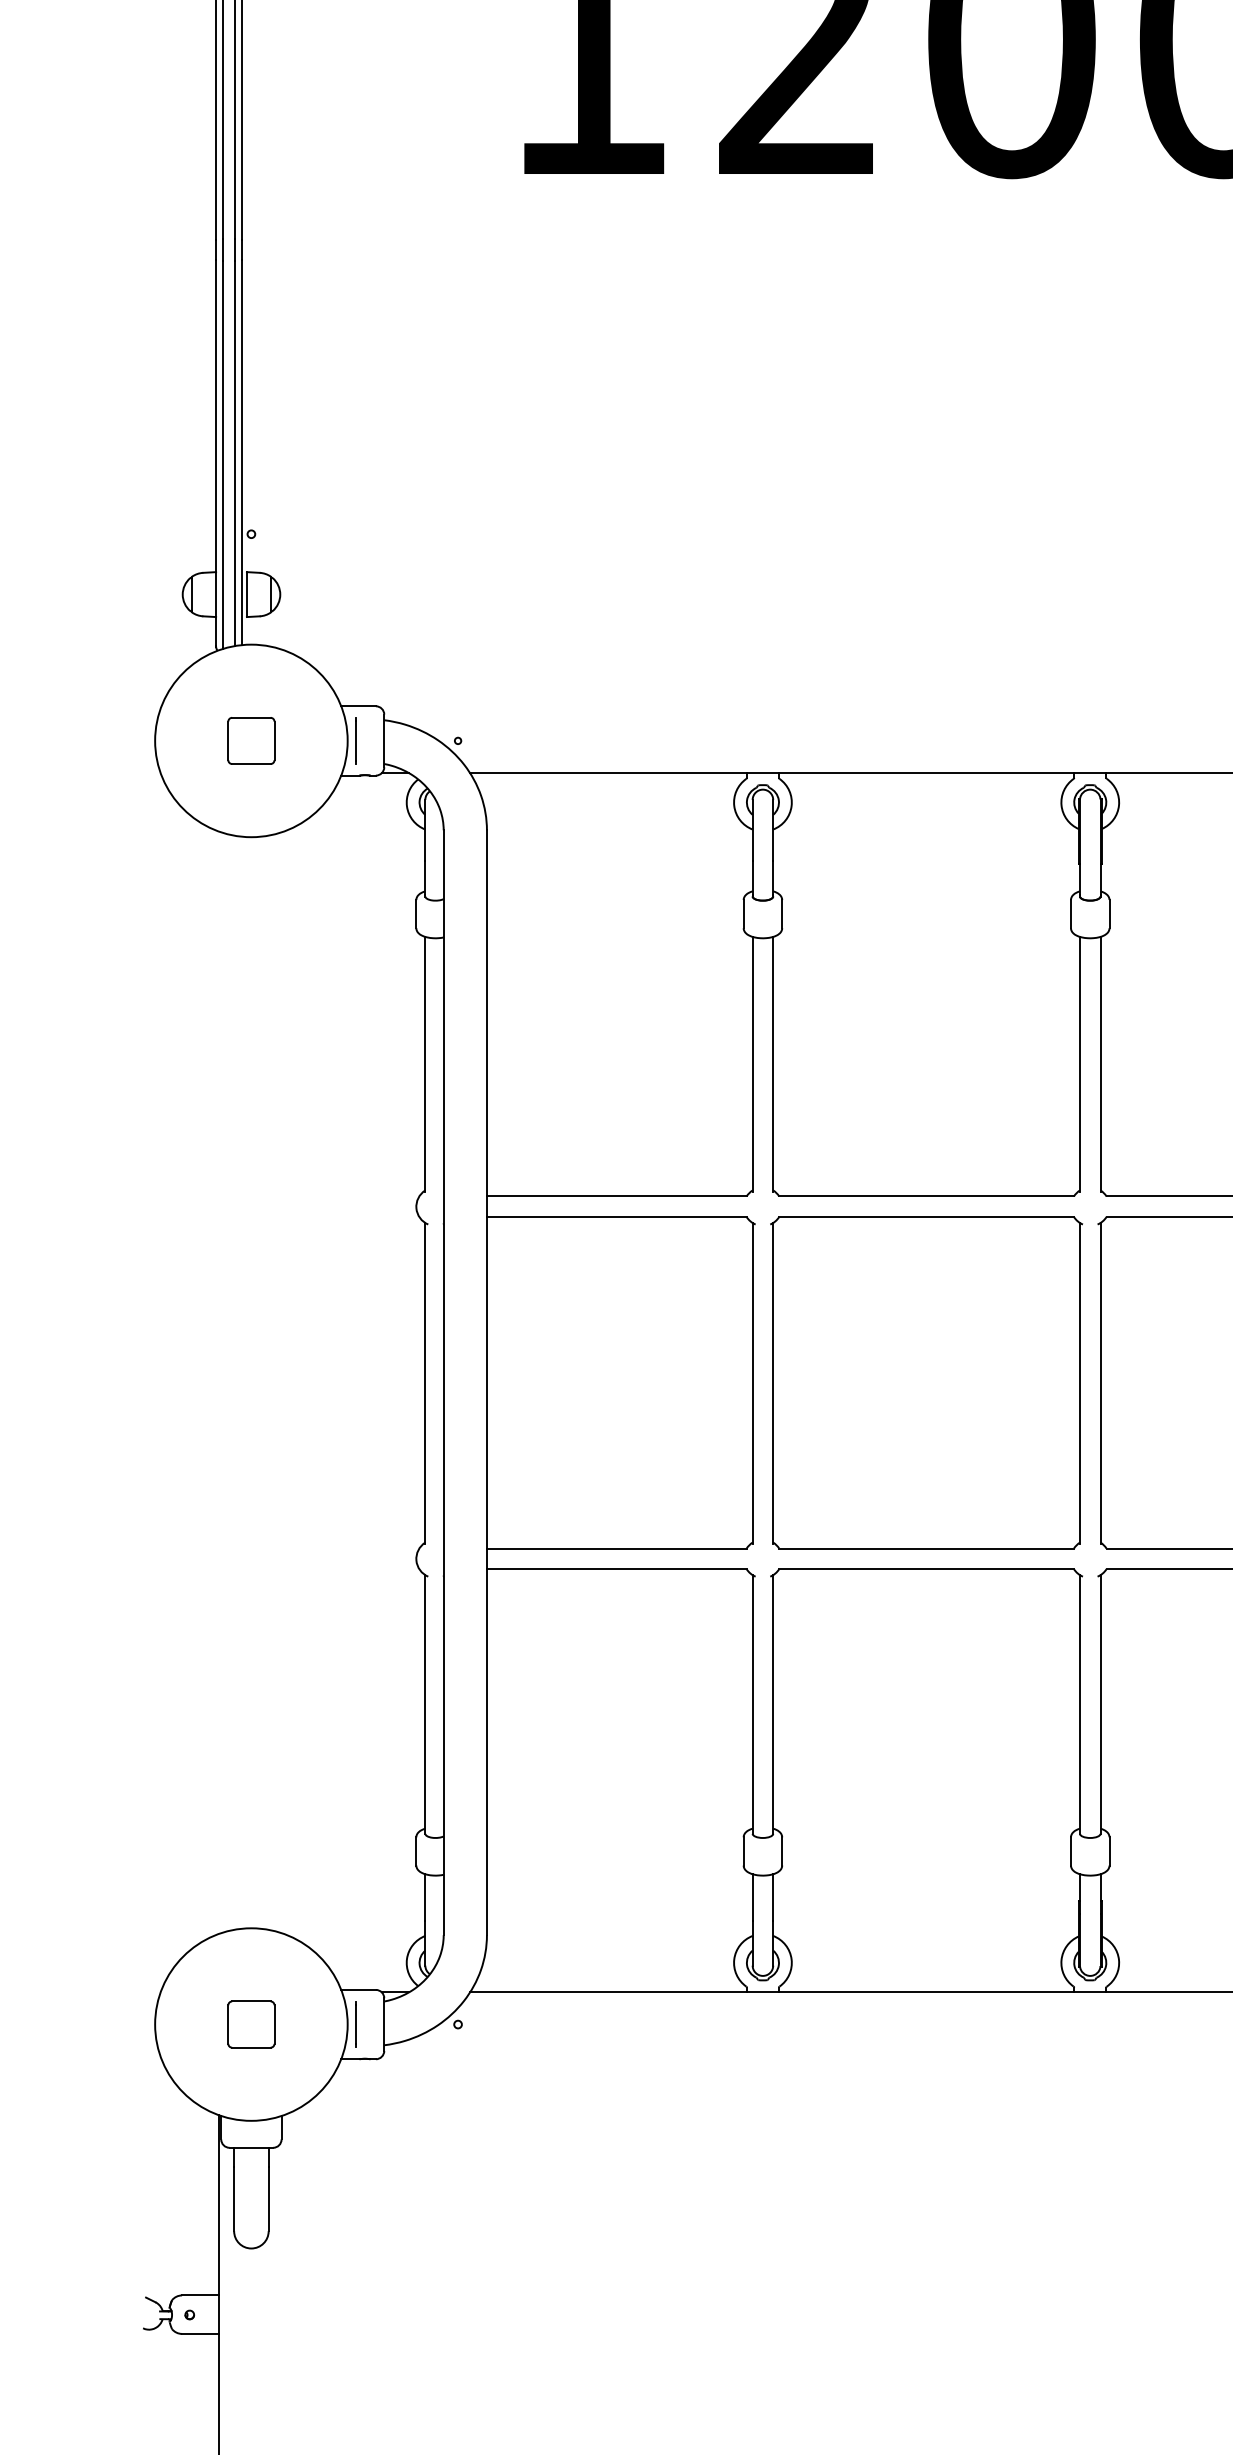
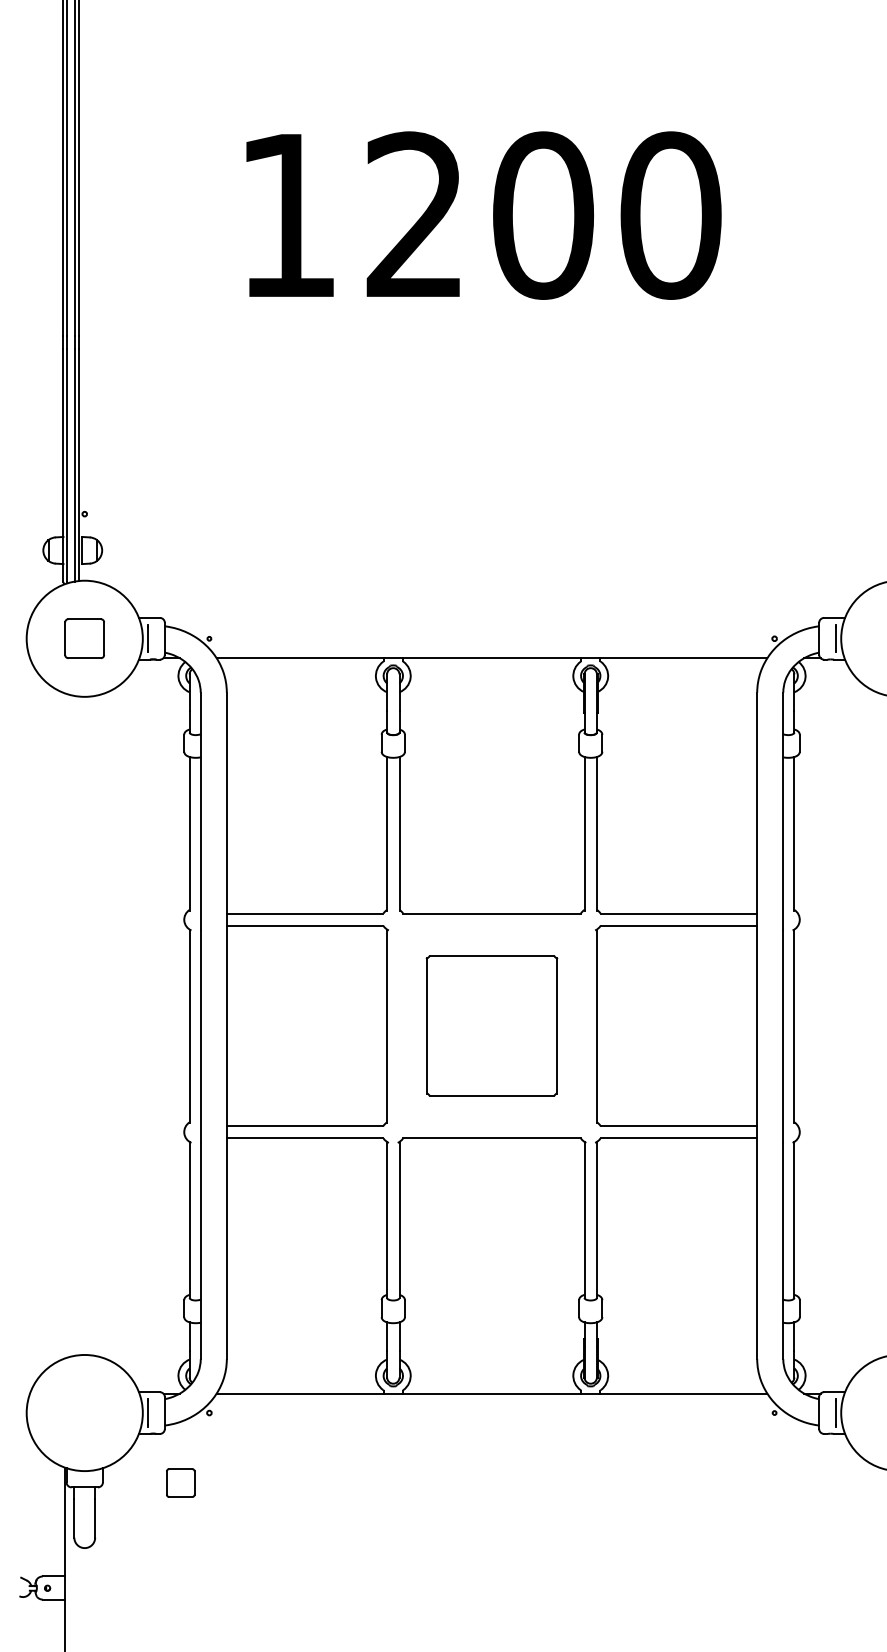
part: (250, 740) -> (84, 638), size x1.4
part: (925, 1382) -> (491, 1025), size x0.7
part: (250, 2023) -> (180, 1482), moved

